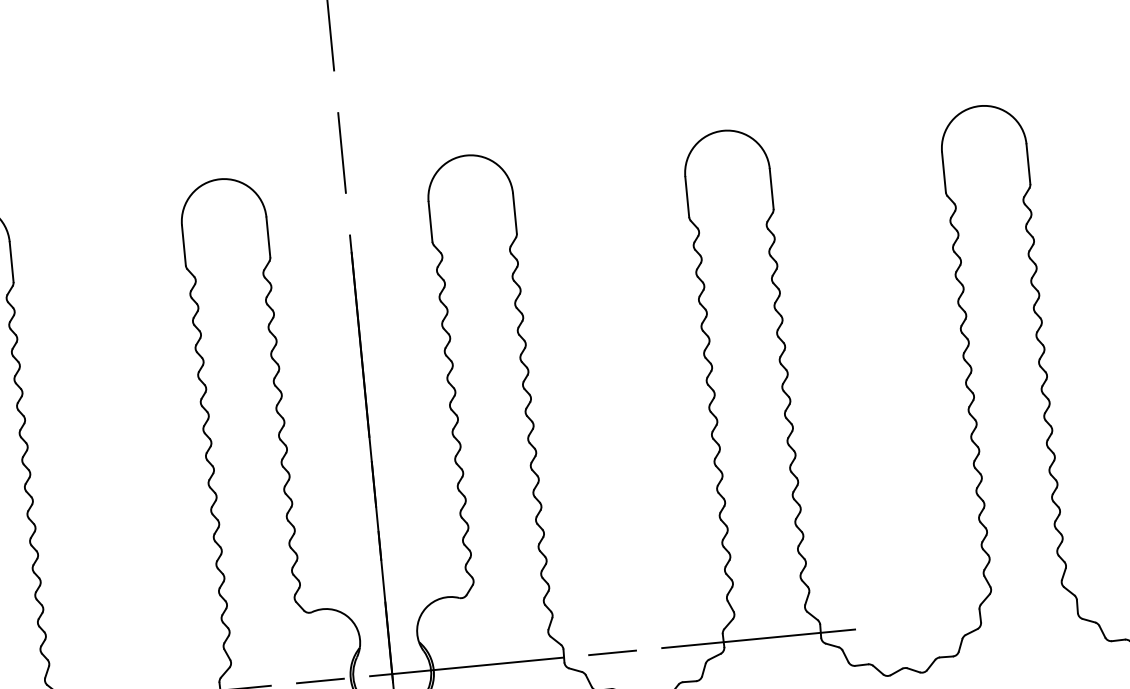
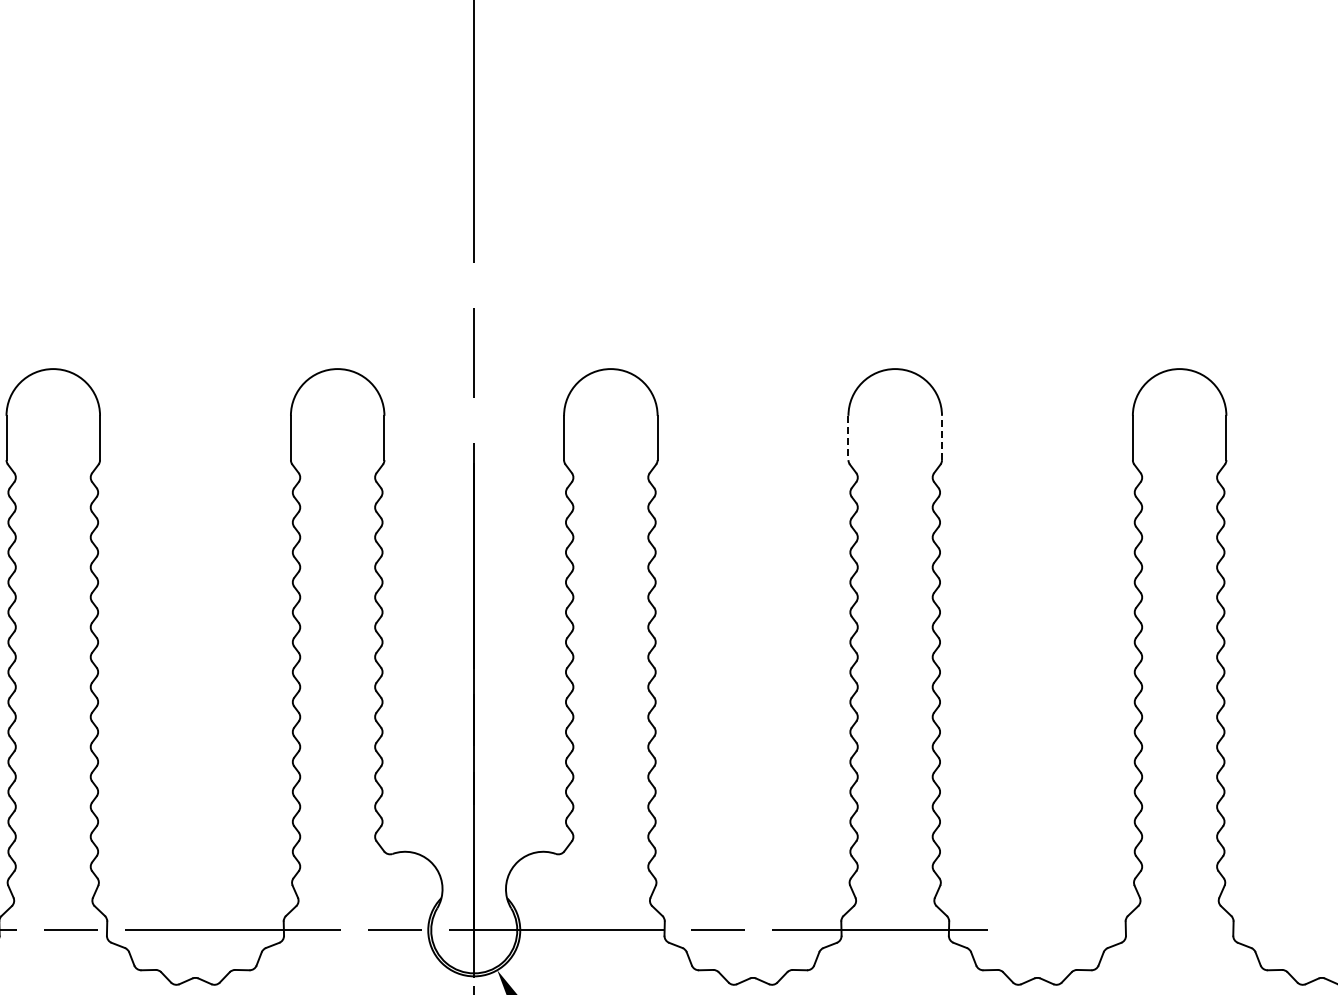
line: (772, 188) -> (942, 437), solid -> dashed
line: (687, 197) -> (848, 438), solid -> dashed

